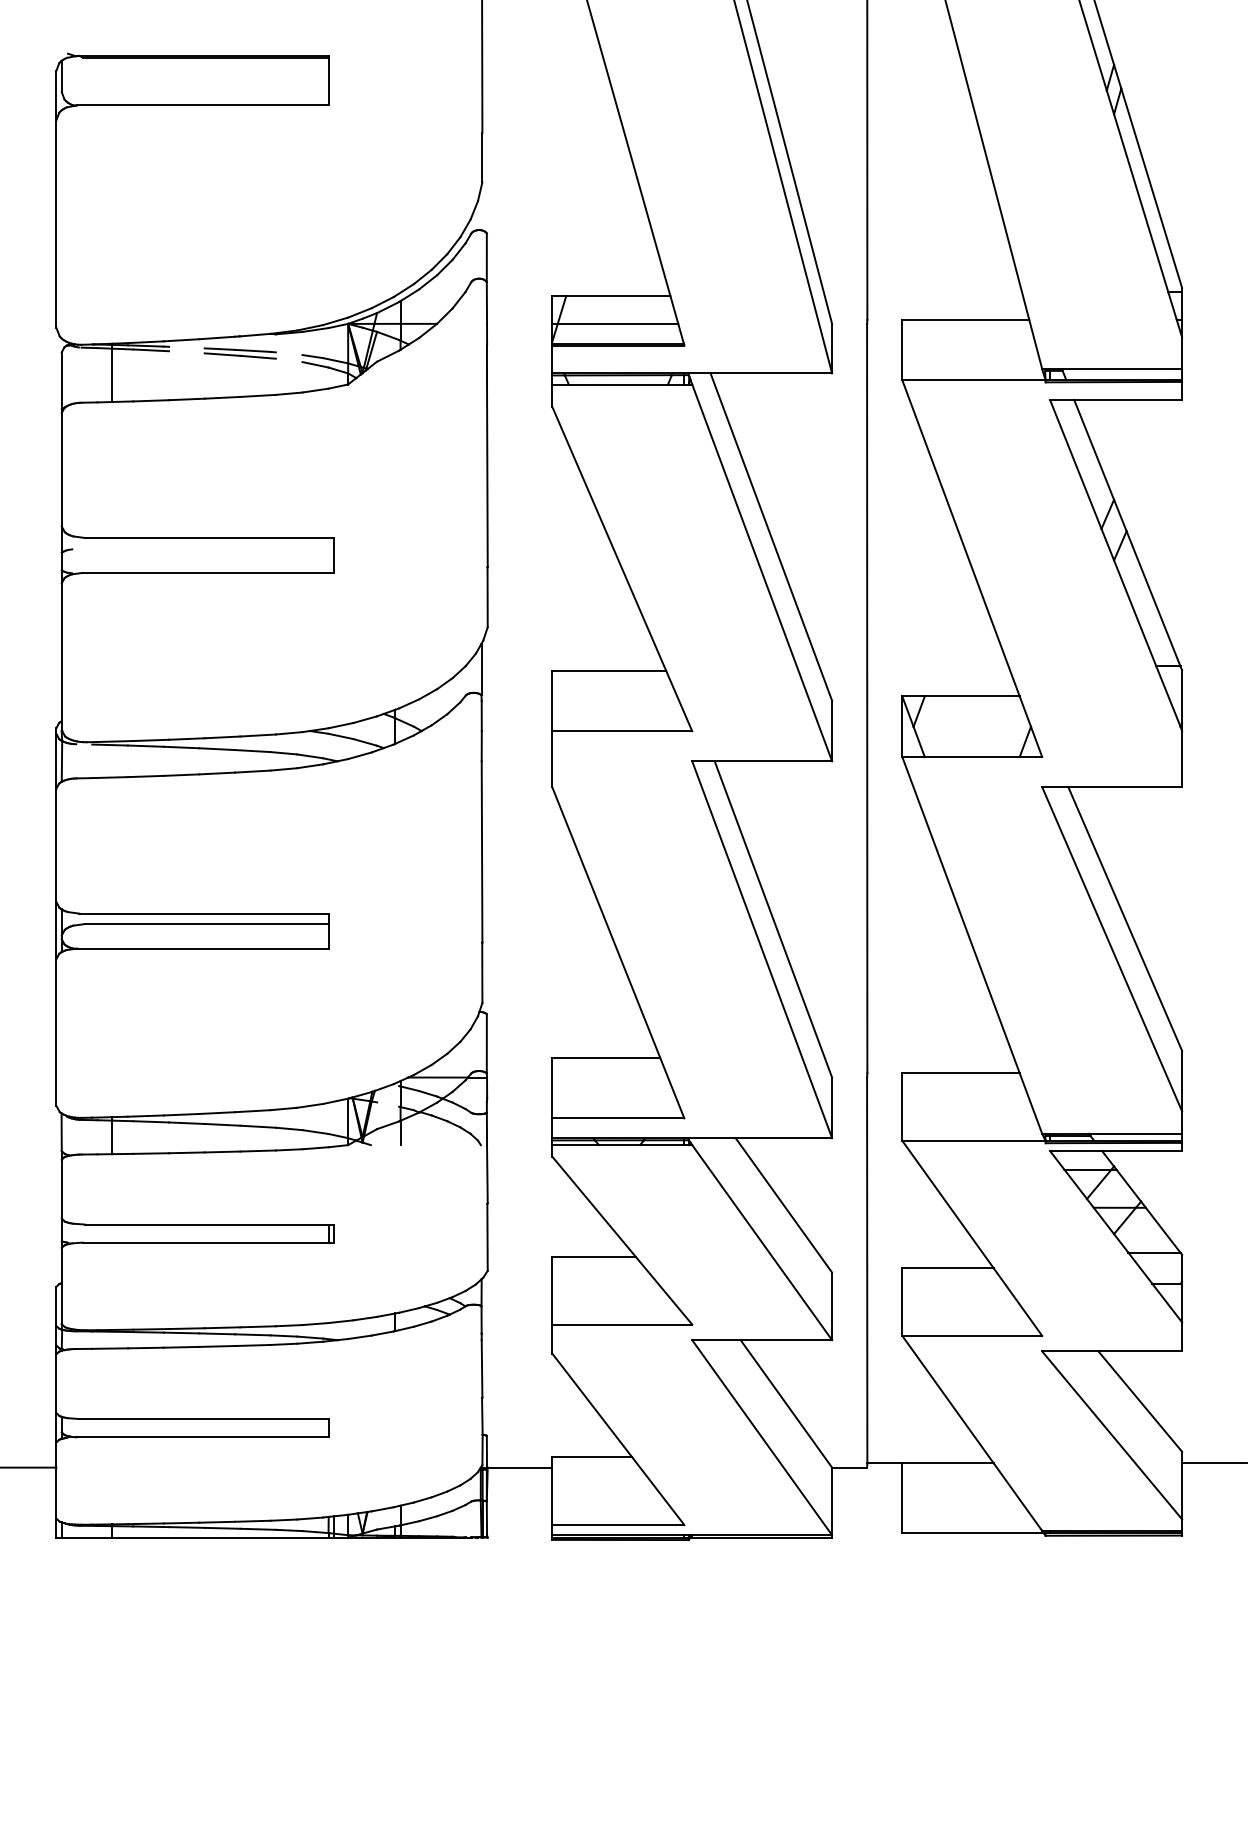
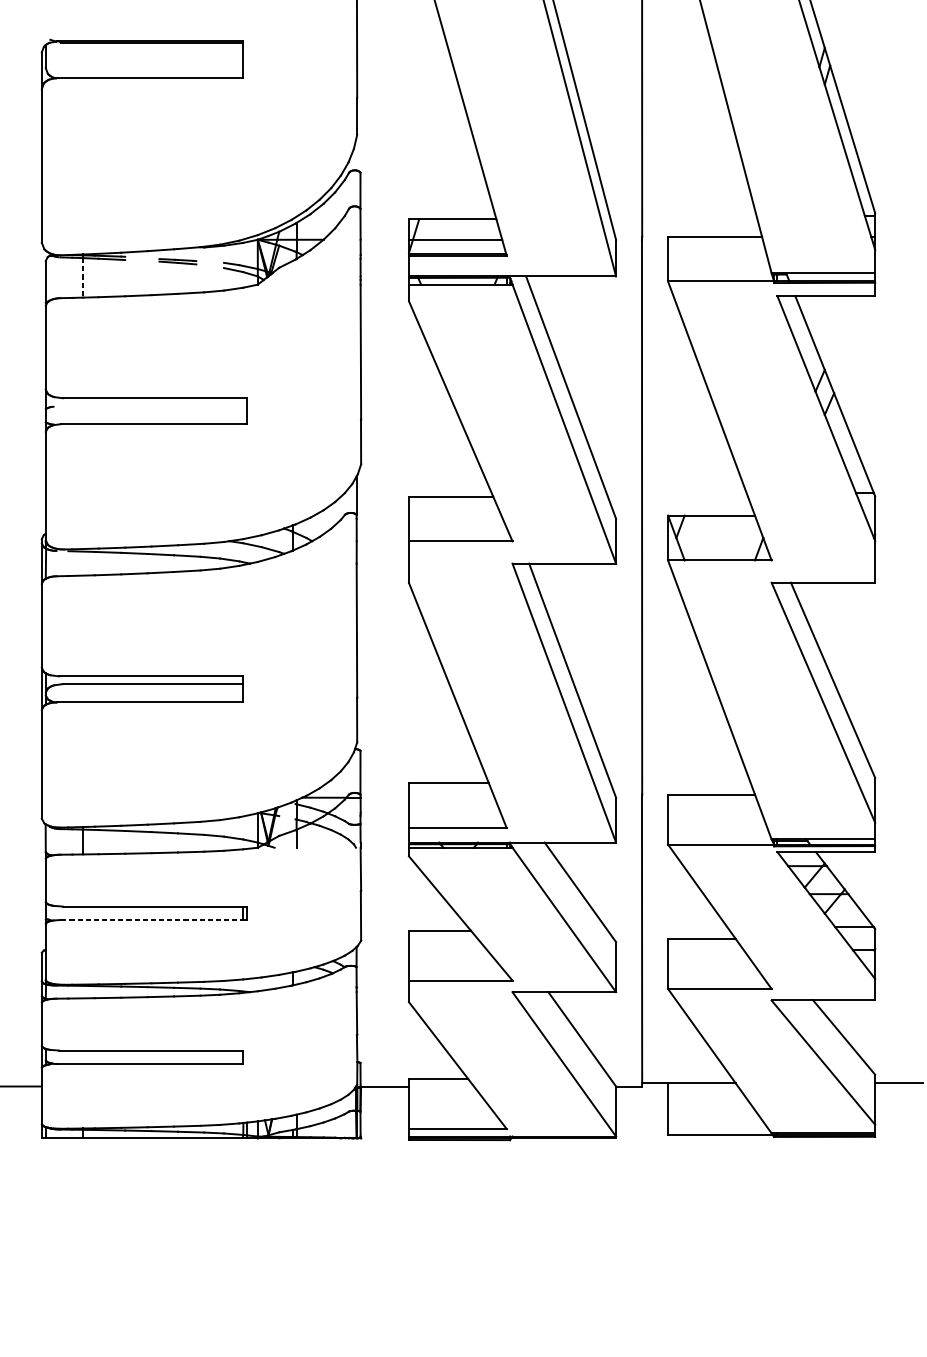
part: (239, 353) -> (177, 261), size x0.7
line: (112, 375) -> (83, 277), solid -> dashed
line: (206, 1242) -> (152, 919), solid -> dashed

